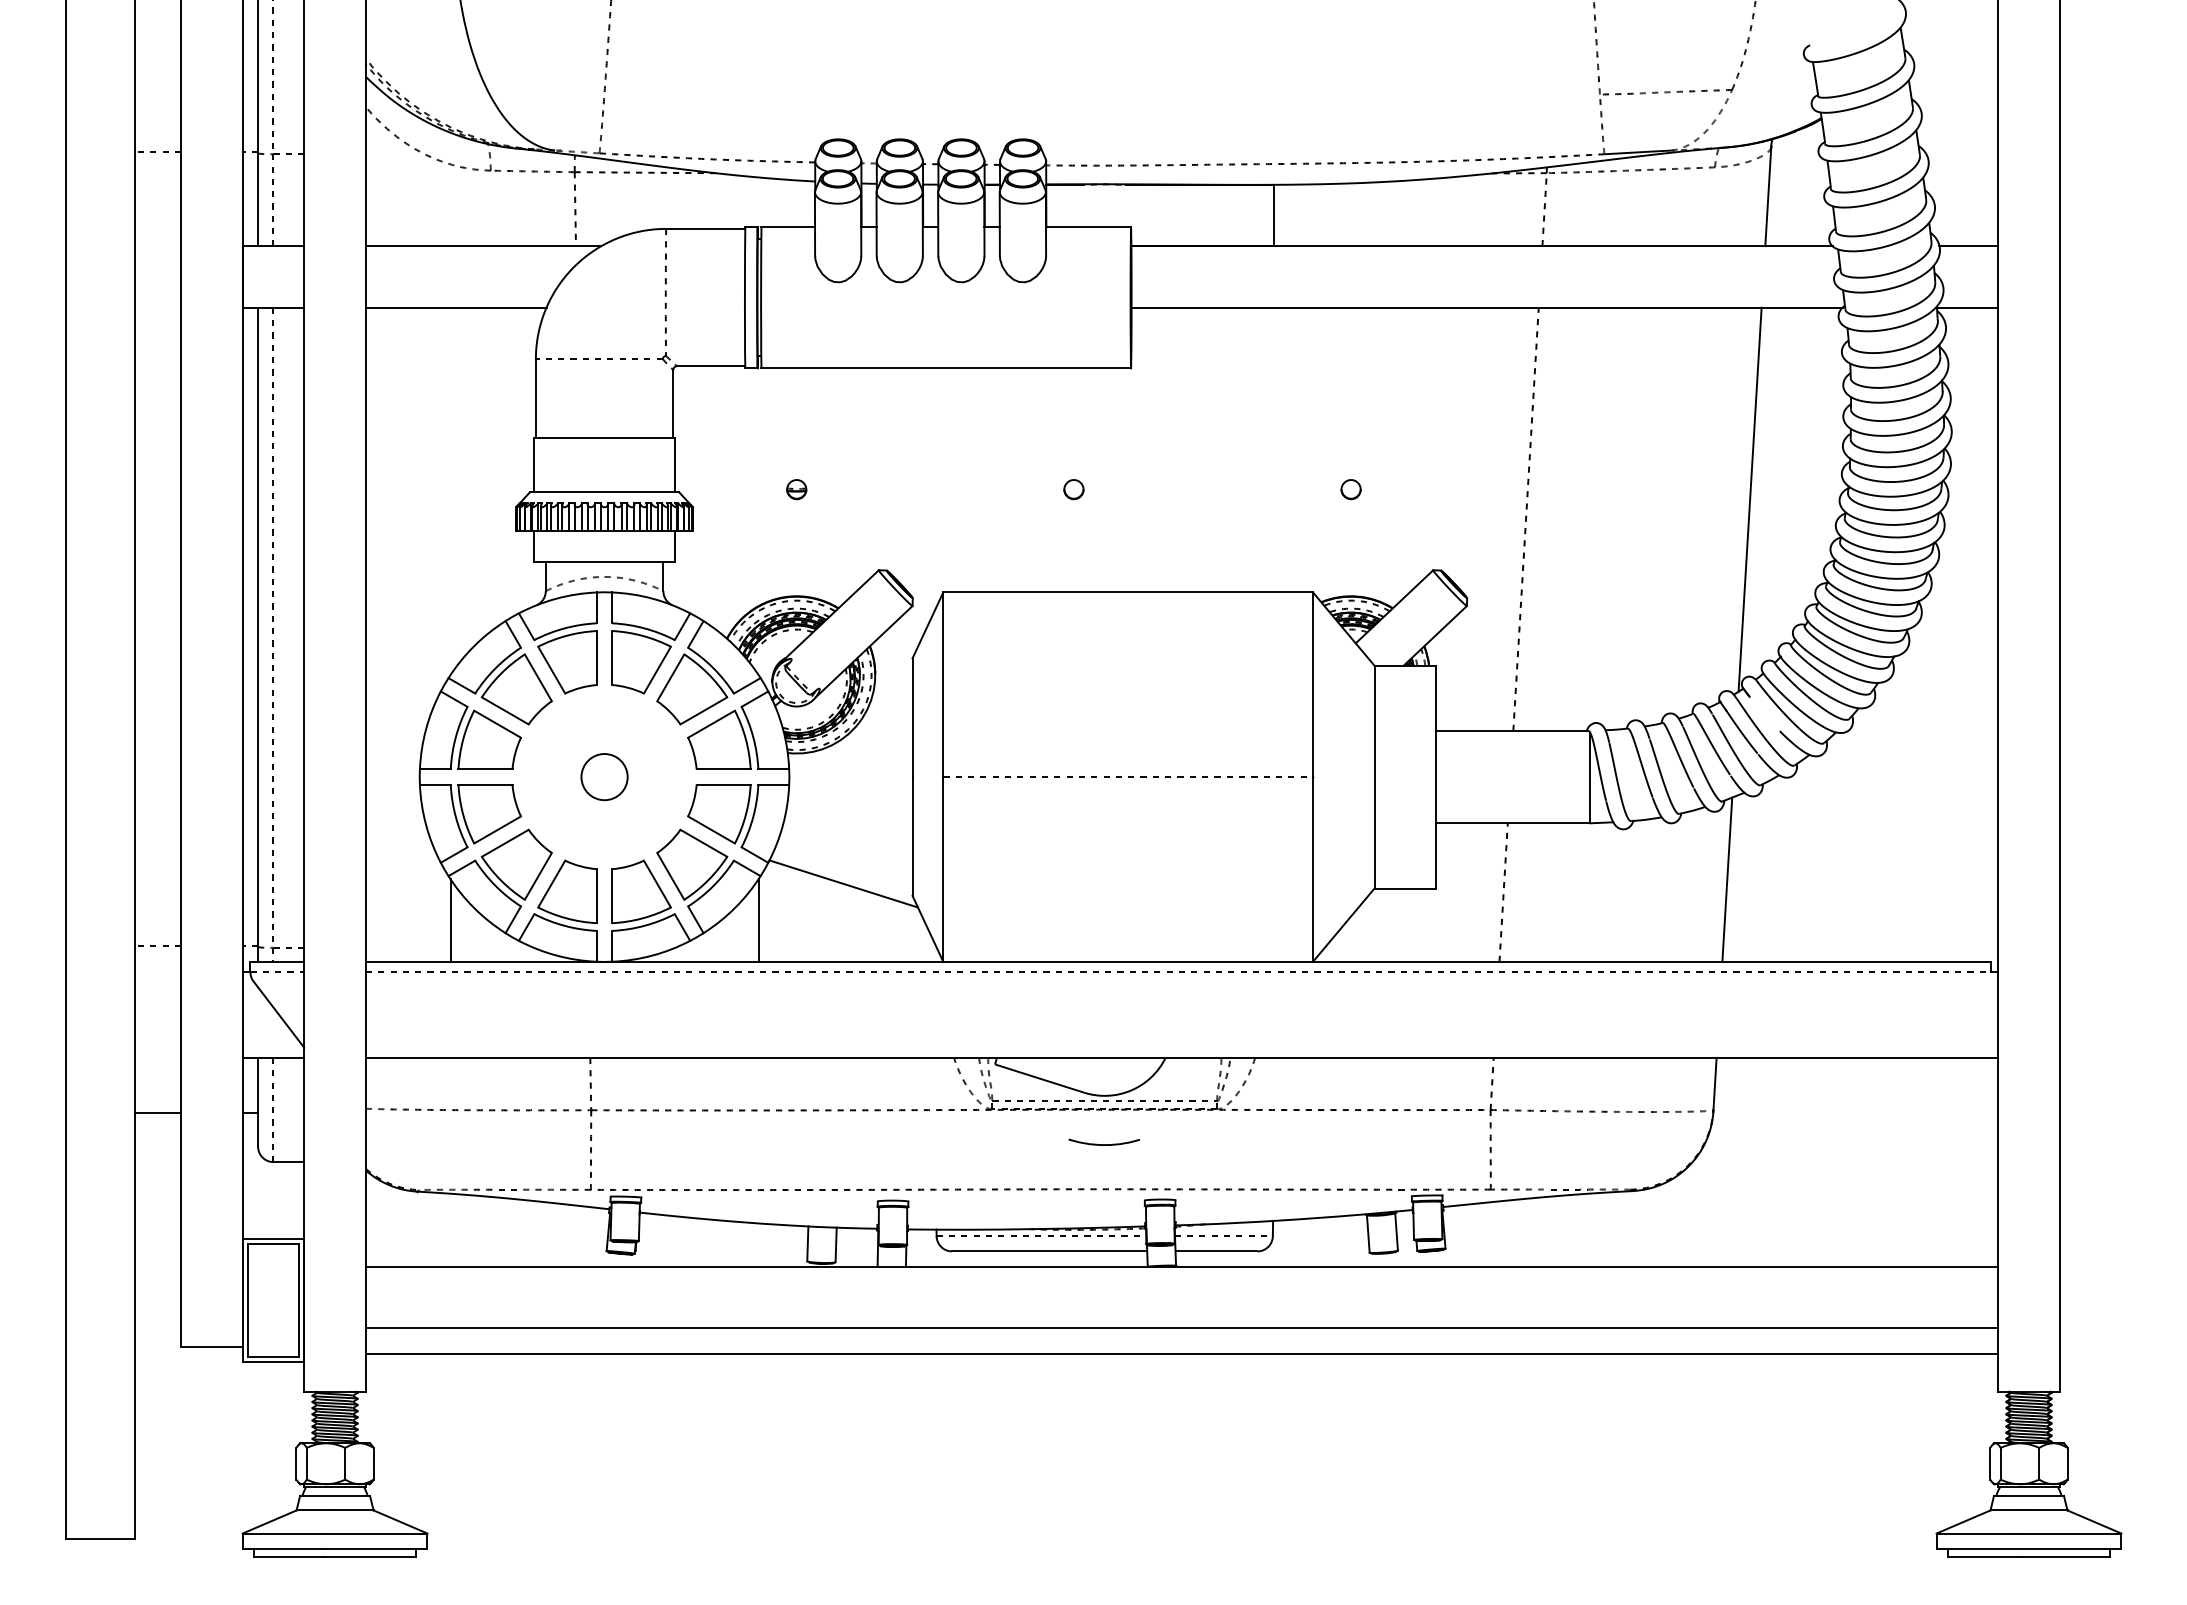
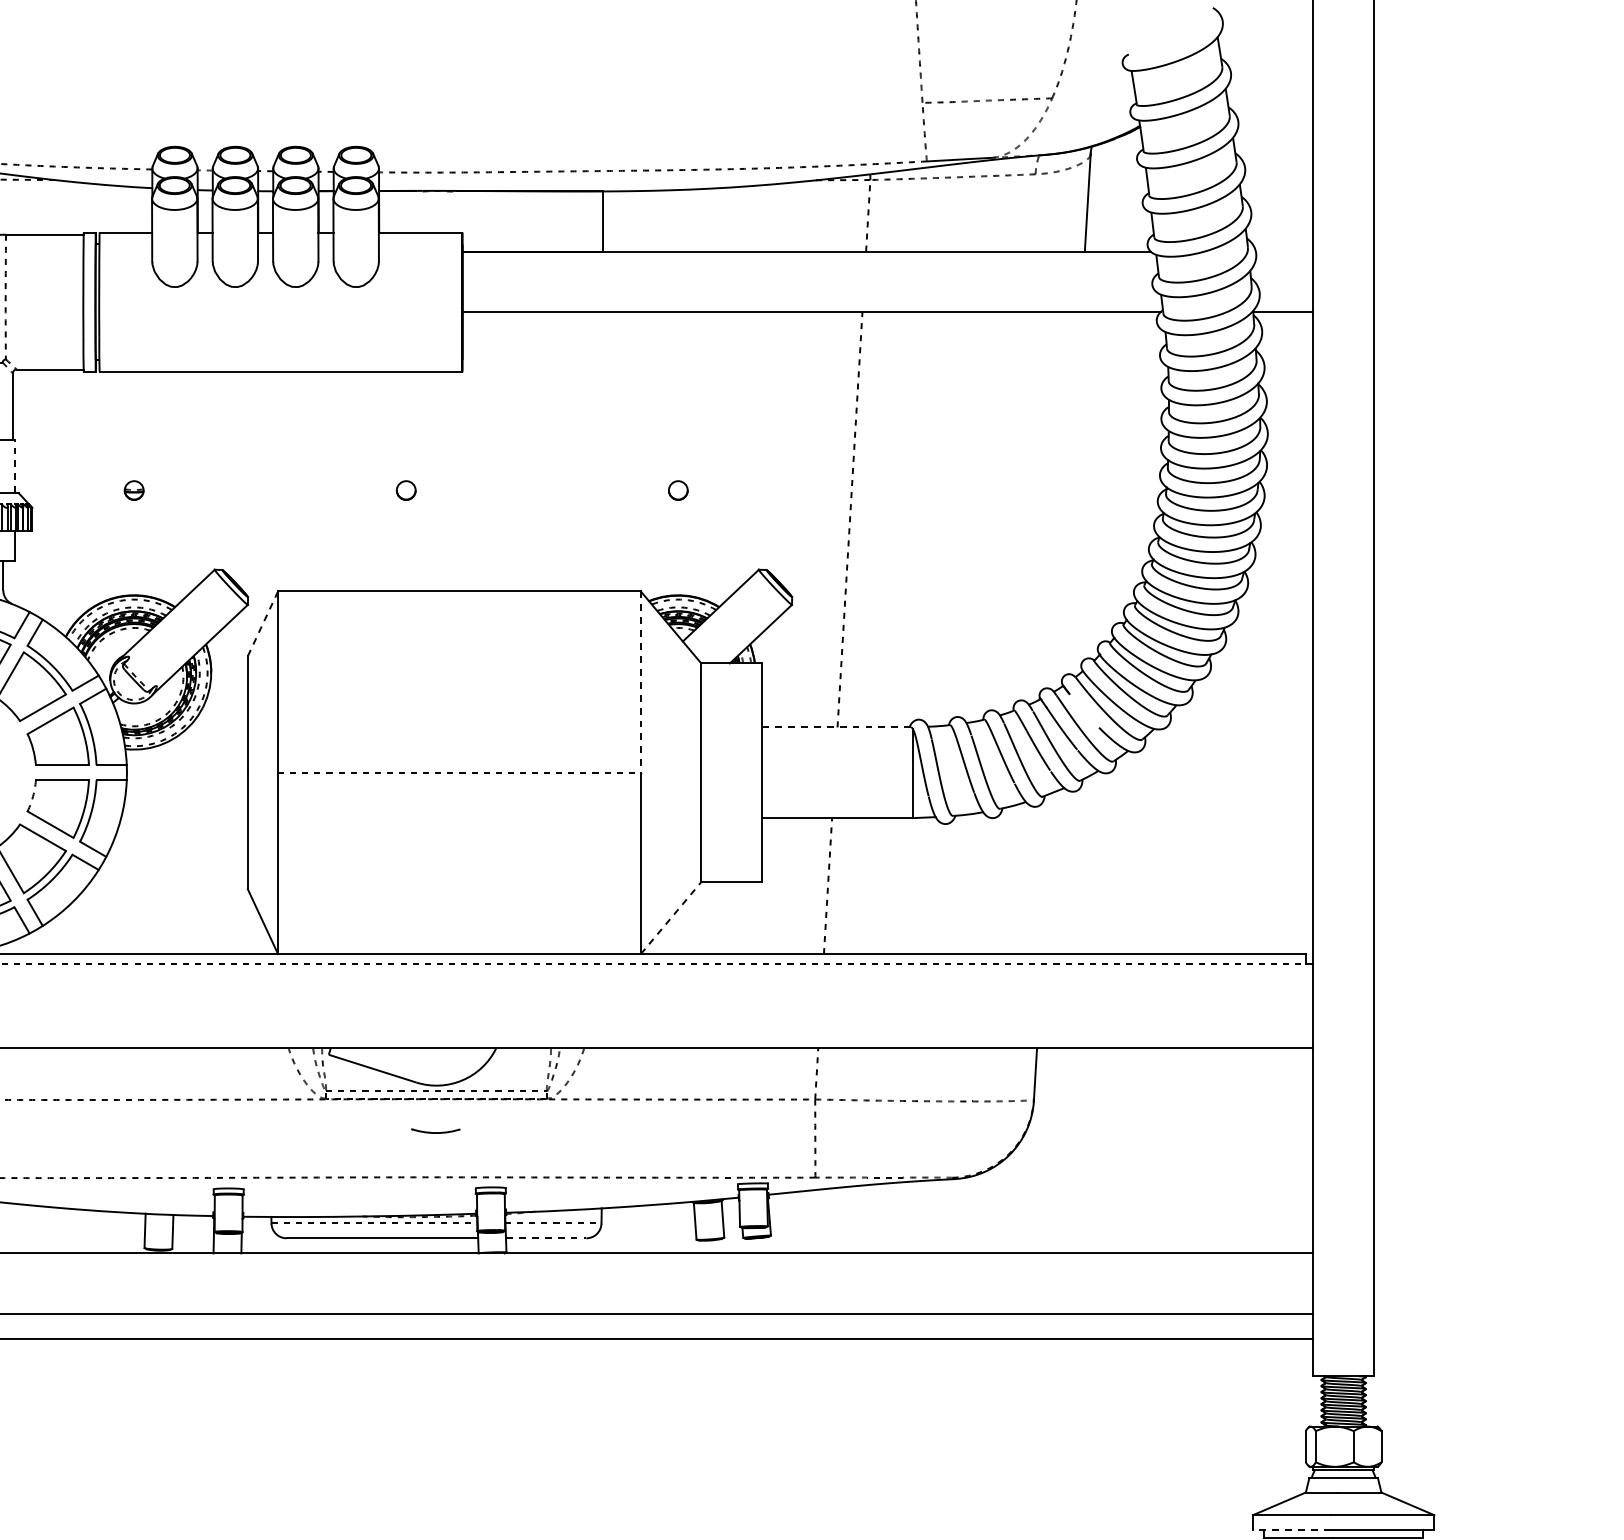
line: (1968, 246) -> (1284, 251), removed
line: (675, 465) -> (15, 466), solid -> dashed
line: (1749, 499) -> (1069, 500), removed
line: (927, 625) -> (262, 623), solid -> dashed
line: (1312, 685) -> (640, 682), solid -> dashed
line: (1511, 730) -> (835, 727), solid -> dashed
arc: (693, 801) -> (32, 796), solid -> dashed
line: (1727, 879) -> (1047, 873), removed
line: (843, 883) -> (180, 877), removed
line: (758, 920) -> (96, 913), removed
line: (1343, 925) -> (670, 918), solid -> dashed
part: (1103, 1141) -> (435, 1130), size x0.7
line: (1216, 1251) -> (546, 1238), solid -> dashed
line: (1976, 1548) -> (1292, 1529), solid -> dashed

